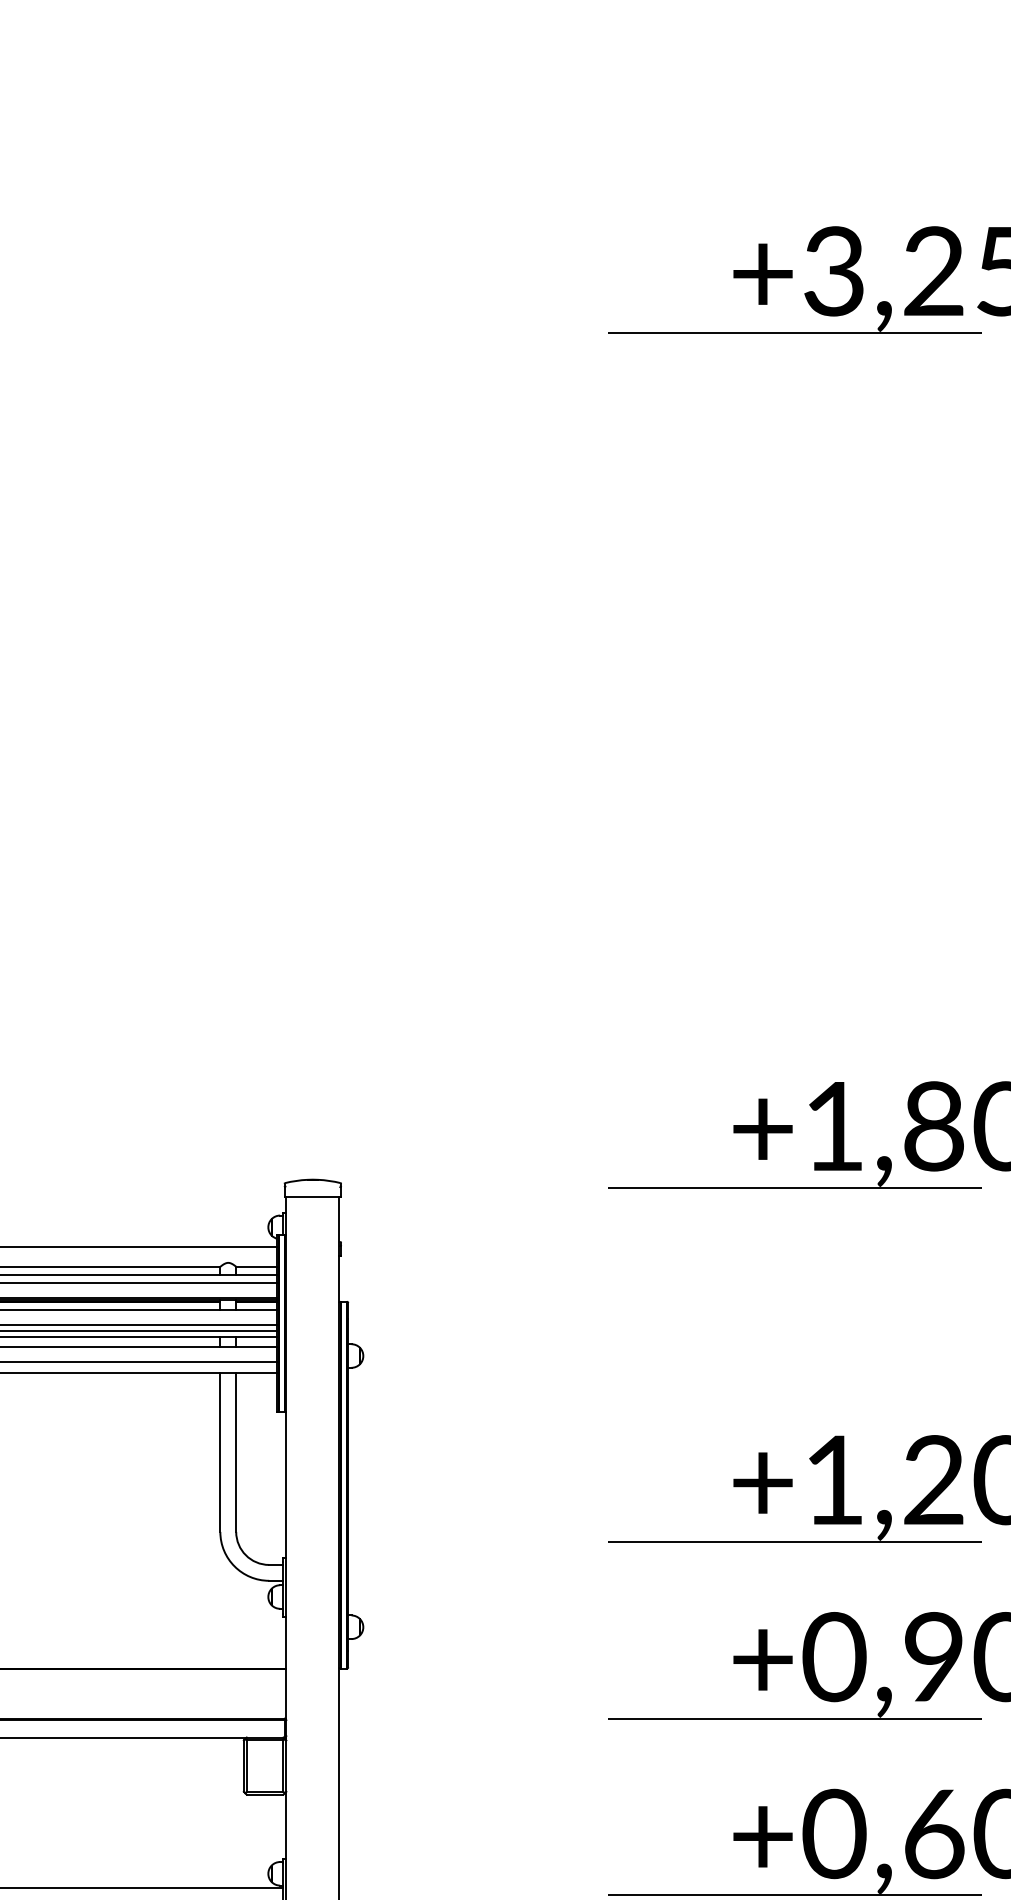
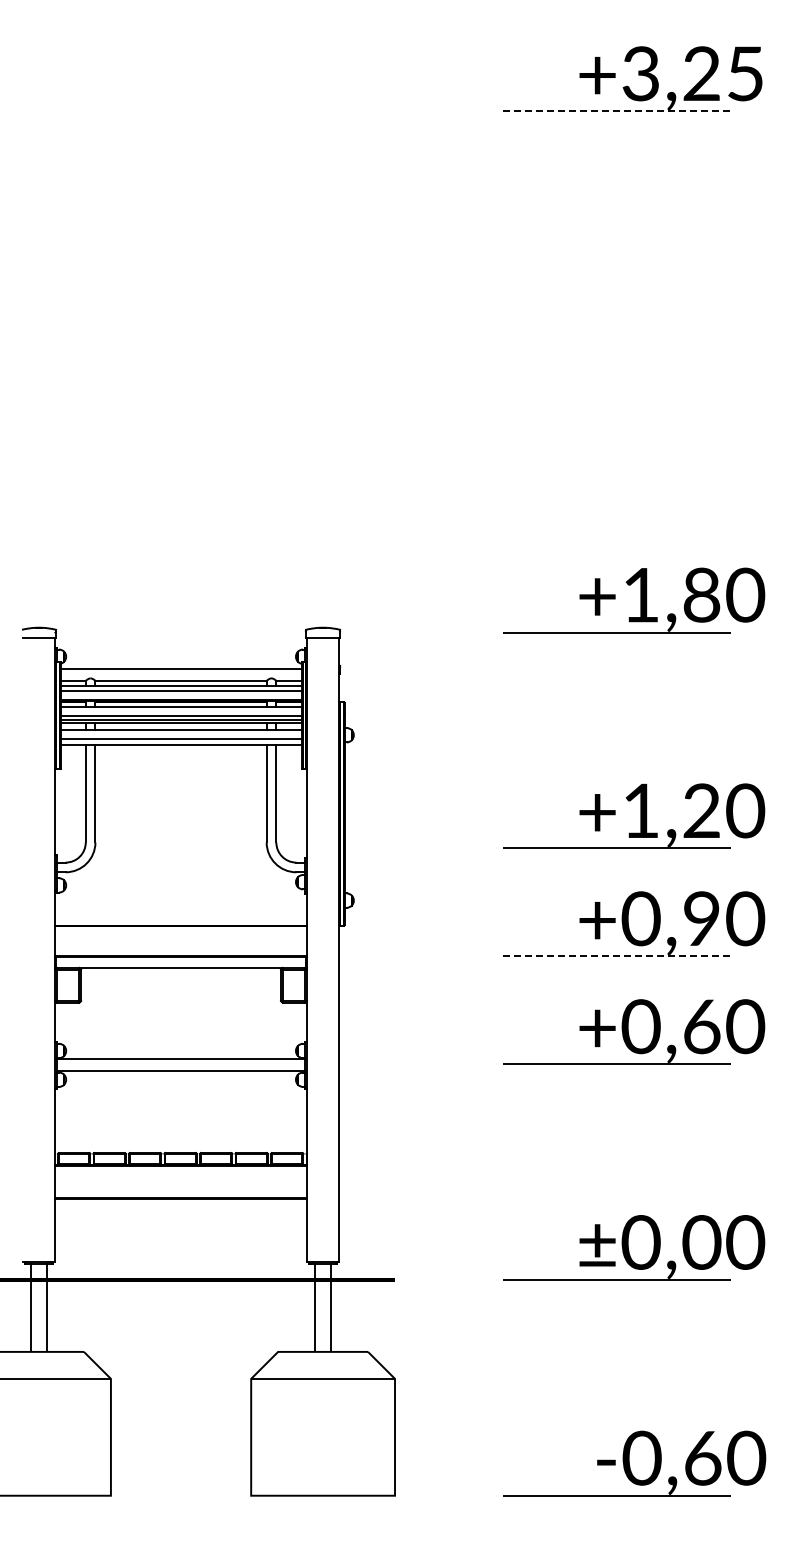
line: (794, 333) -> (616, 111), solid -> dashed
line: (794, 1718) -> (616, 956), solid -> dashed

